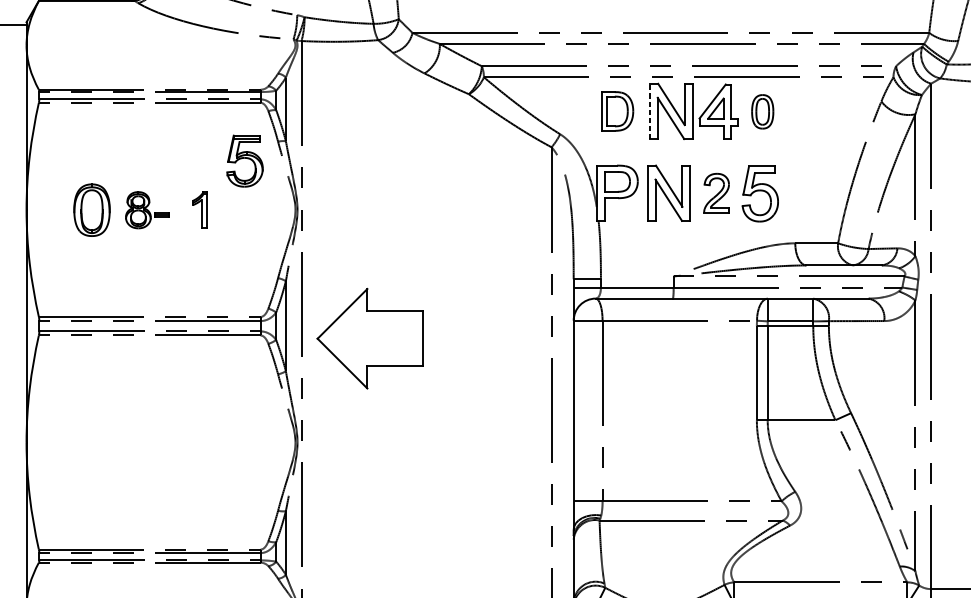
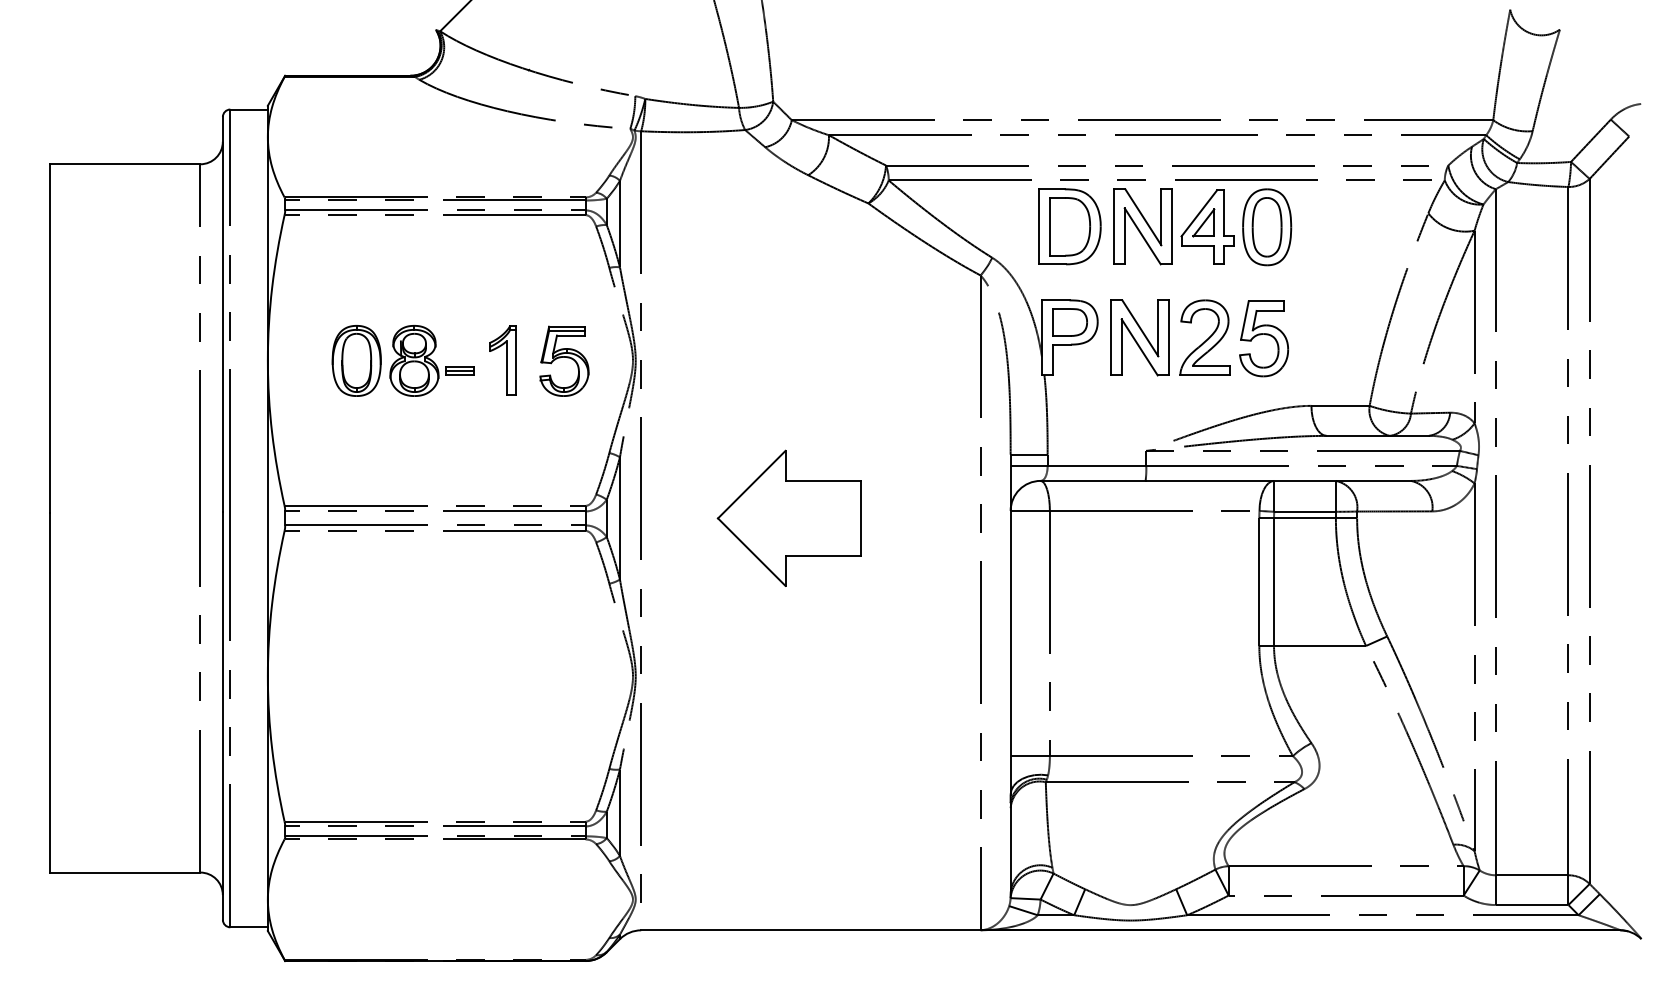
part: (617, 111) -> (1069, 226), size x1.43
line: (650, 111) -> (1114, 226), dashed -> solid
part: (762, 111) -> (1267, 227), size x1.67
part: (245, 160) -> (564, 360), moved
part: (716, 192) -> (1204, 337), size x1.43
part: (147, 209) -> (431, 360), size x1.43
part: (199, 209) -> (502, 360), size x1.43
part: (369, 338) -> (788, 517), moved

